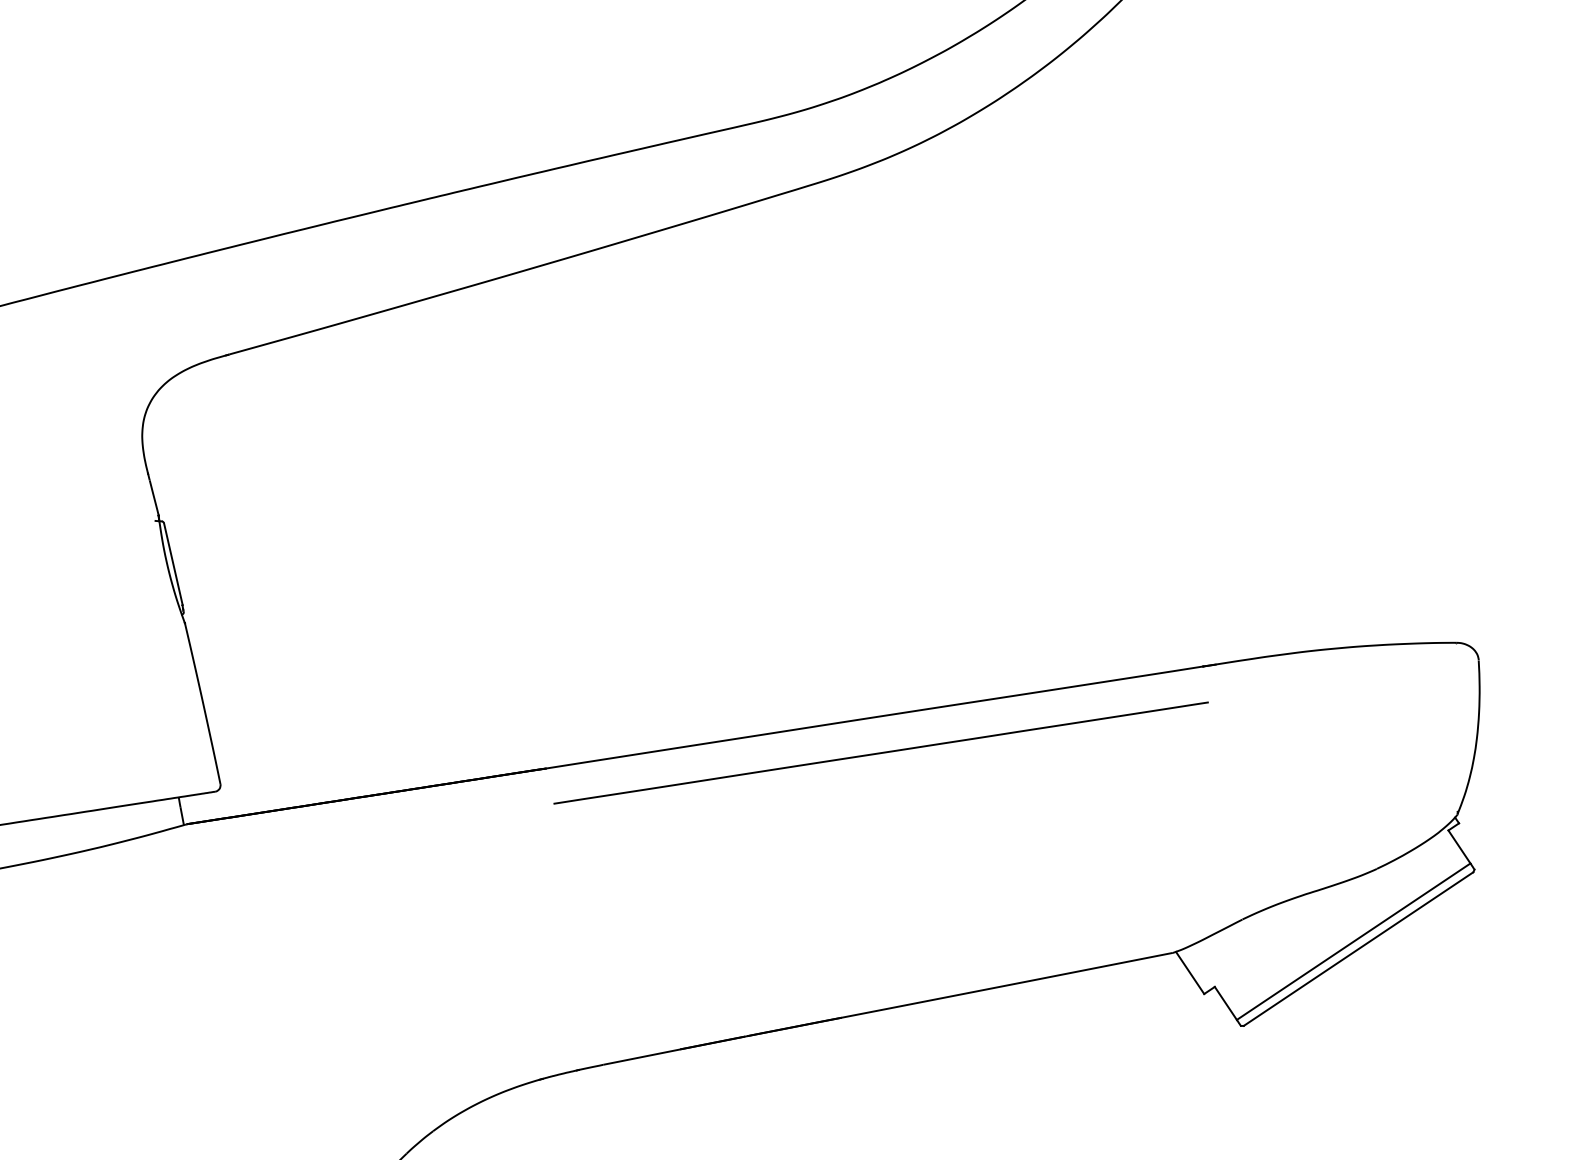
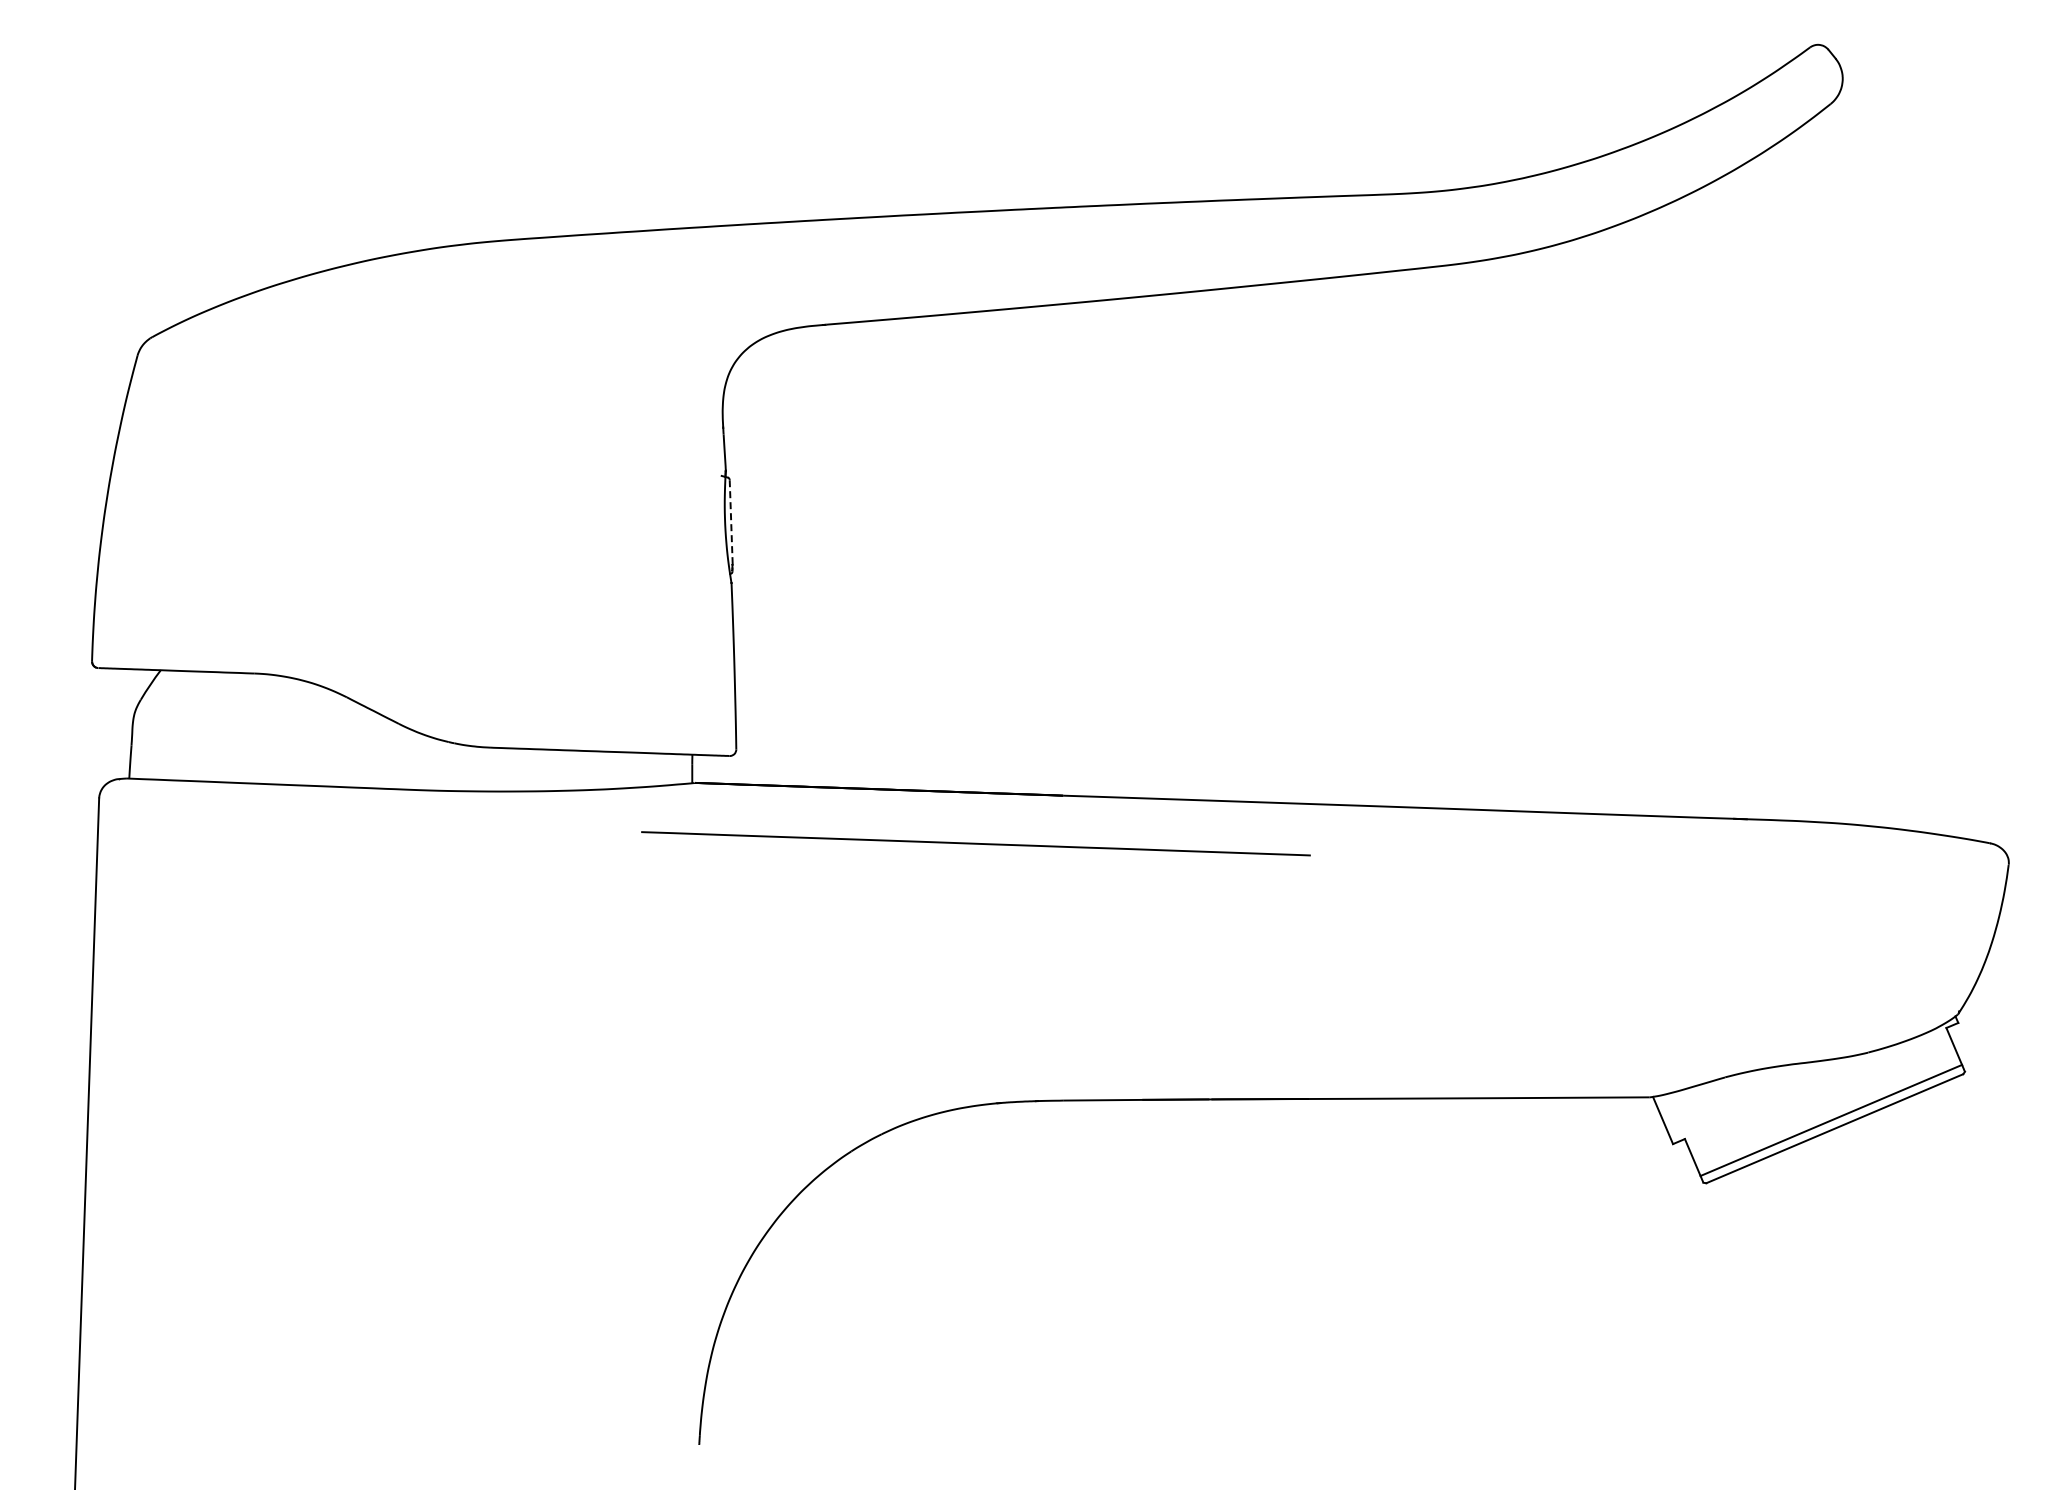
line: (173, 564) -> (731, 522), solid -> dashed
line: (880, 752) -> (975, 843), moved

